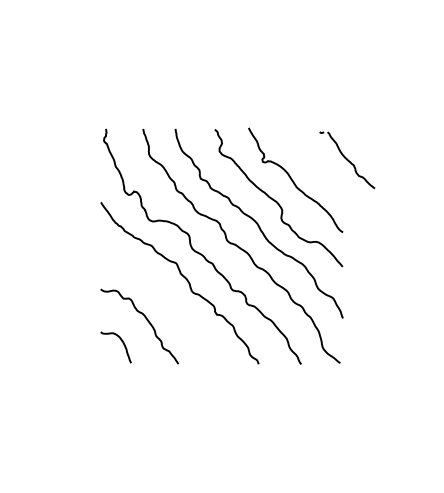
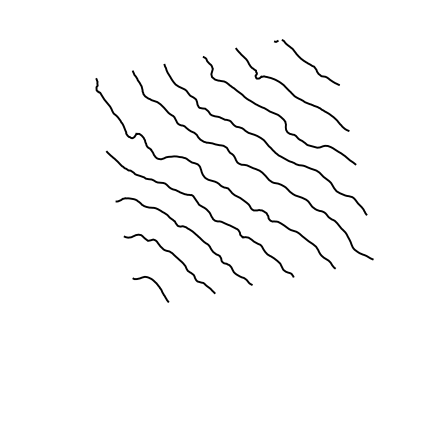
part: (347, 160) -> (307, 63), moved
curve: (167, 298) -> (191, 231), added

